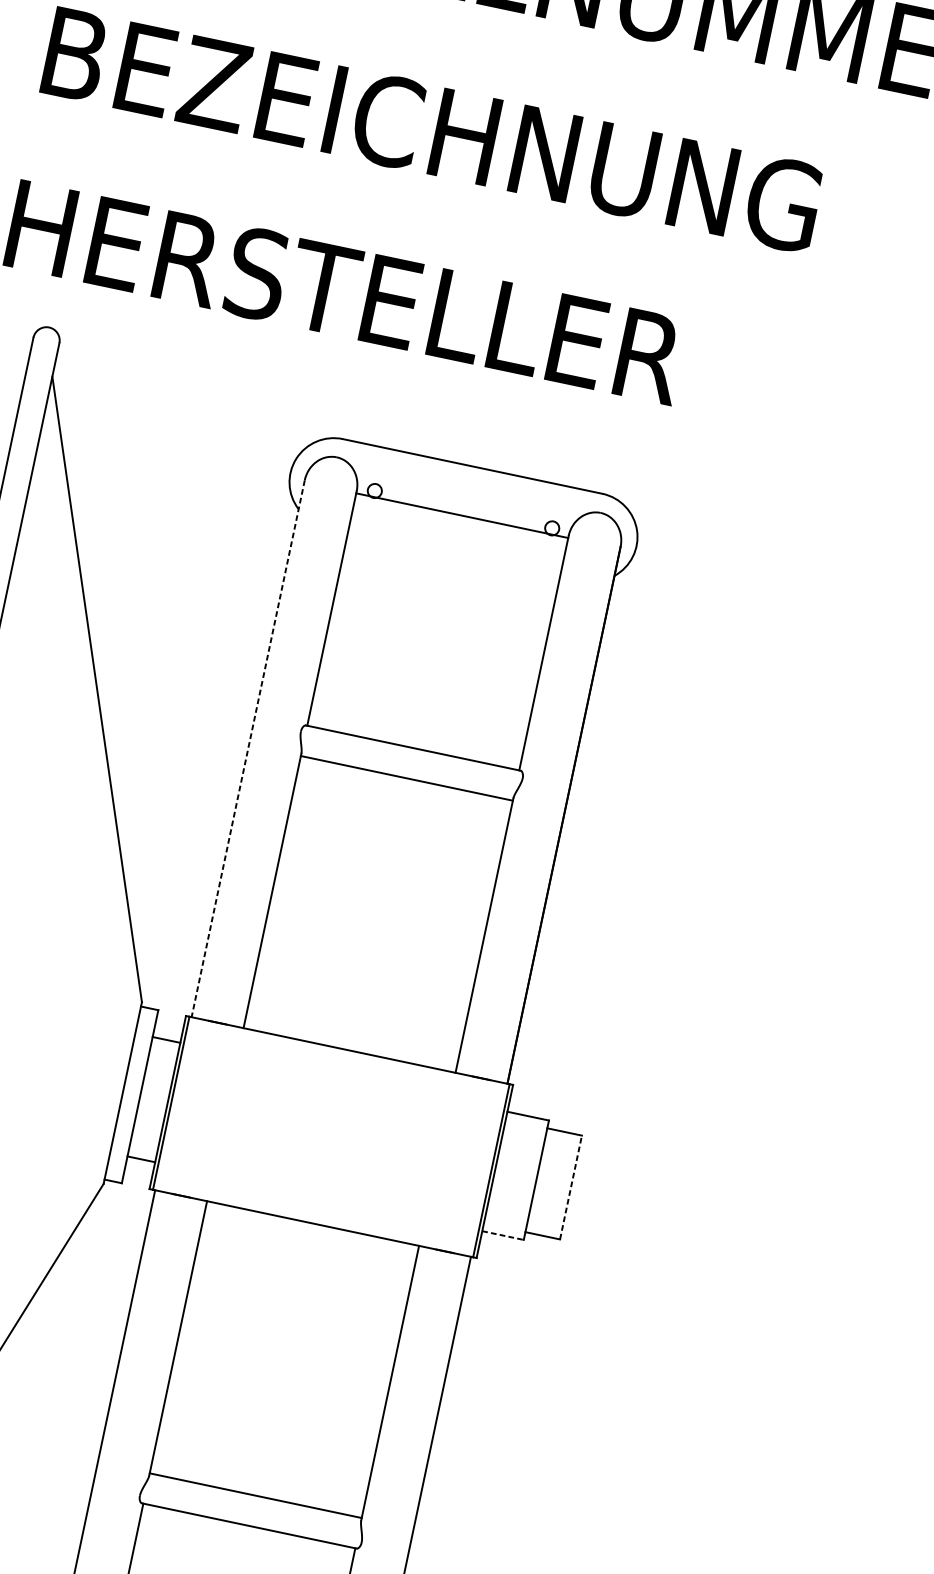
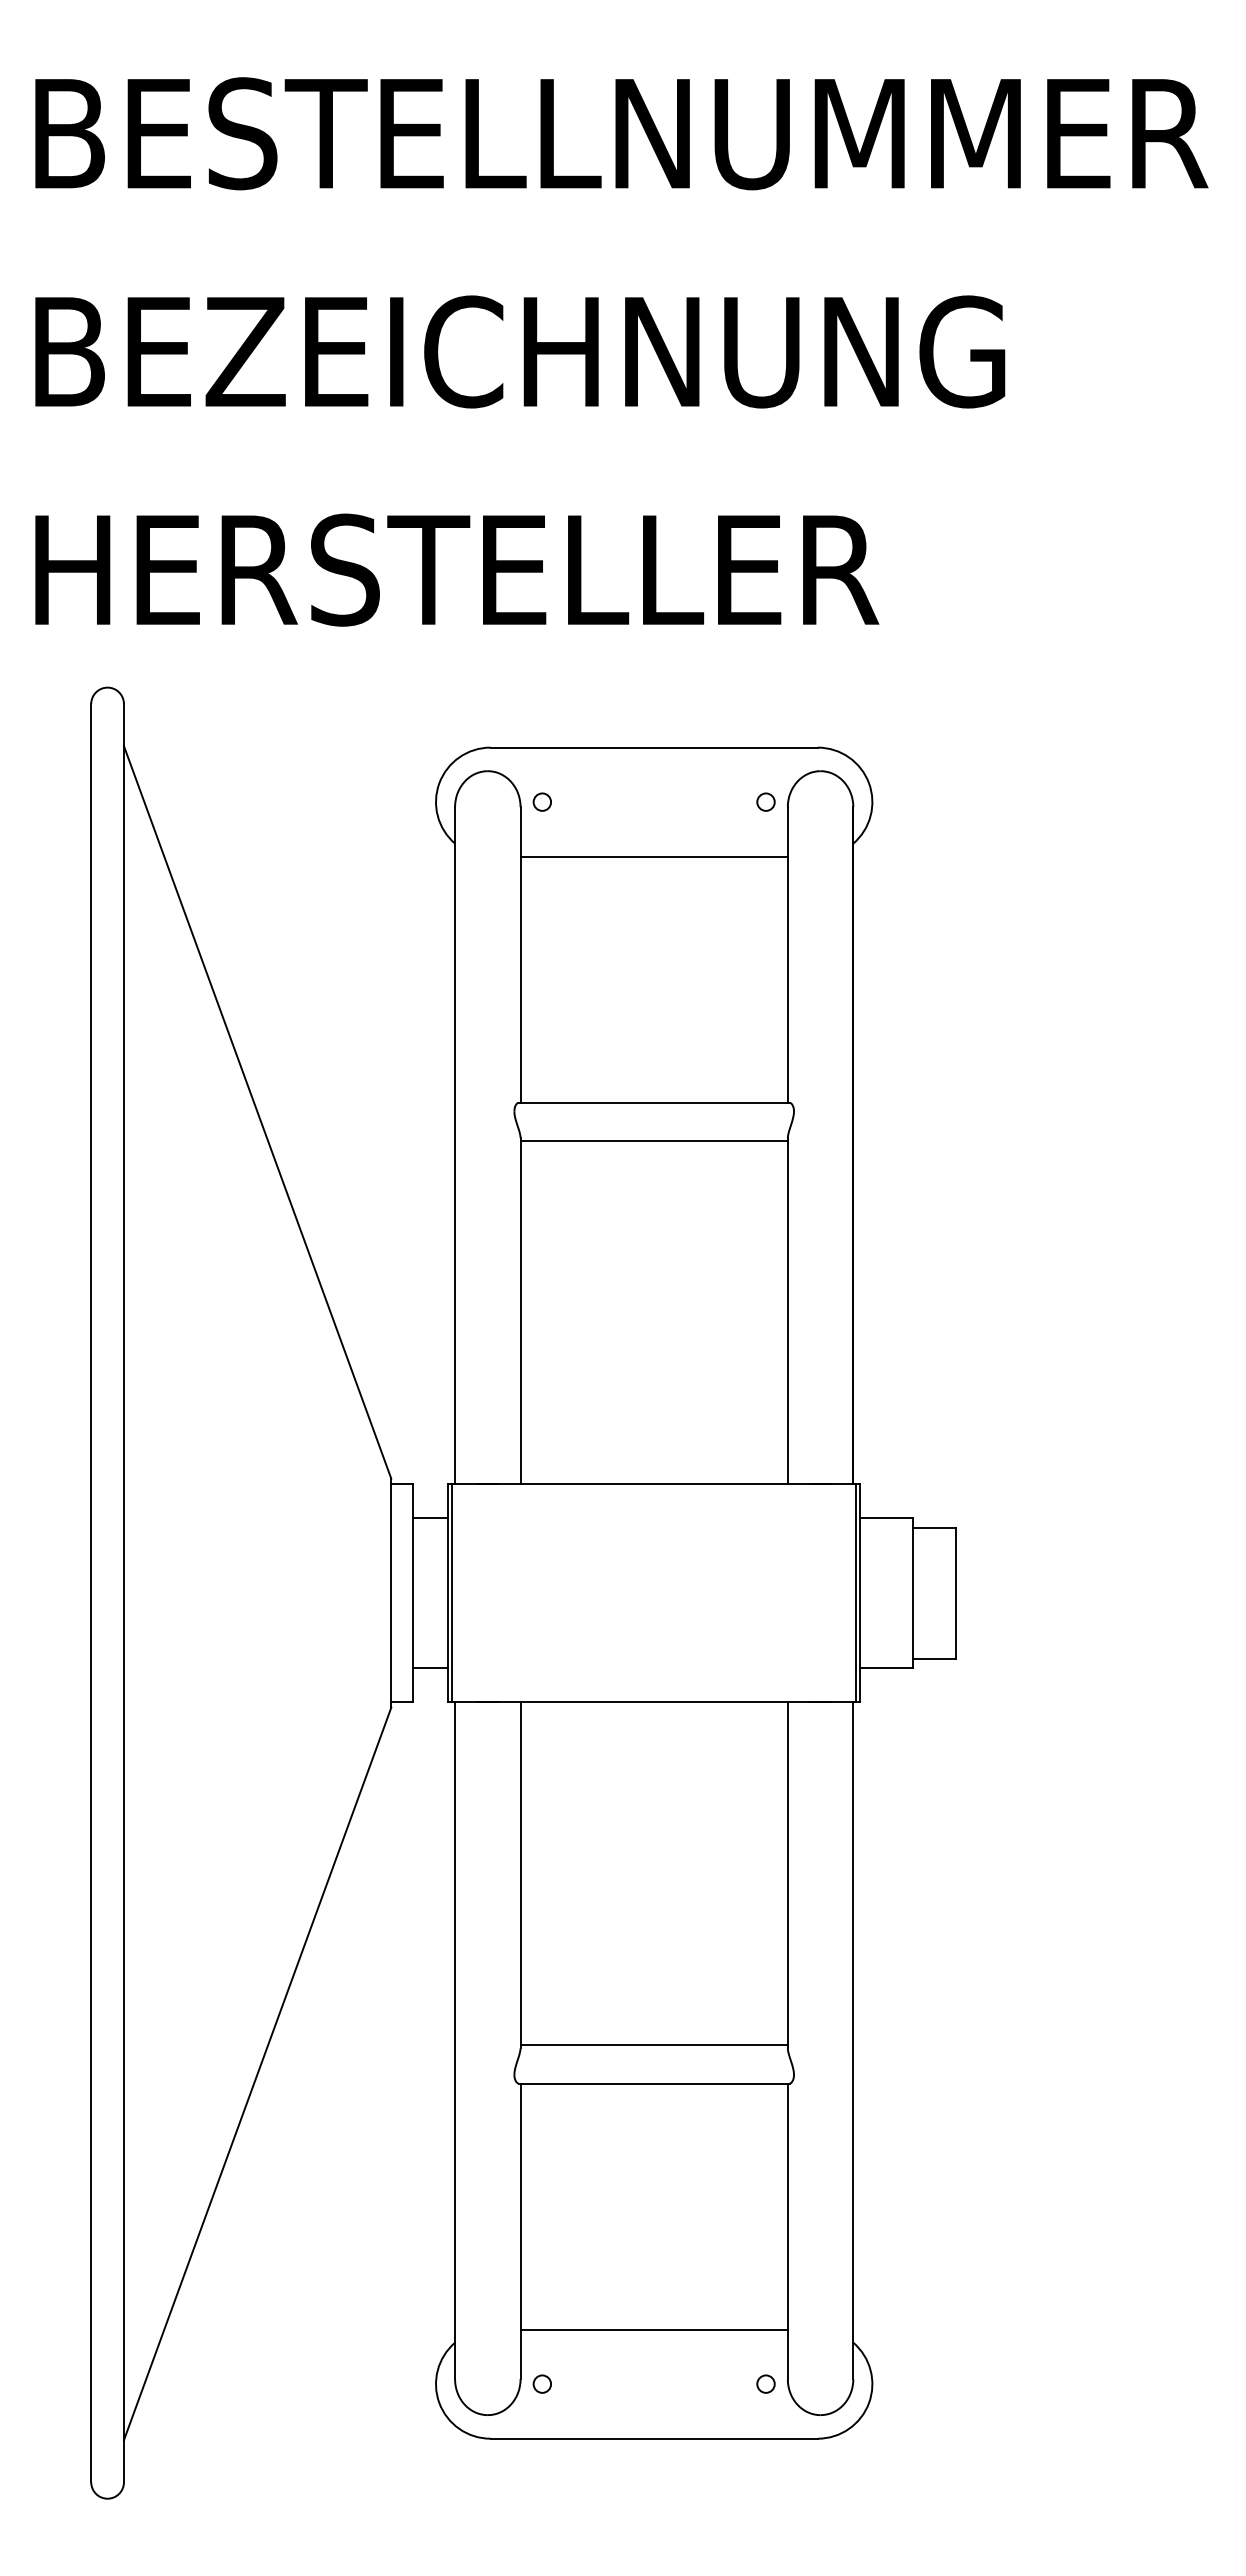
line: (461, 515) -> (653, 856), moved
line: (248, 749) -> (455, 1146), dashed -> solid
line: (571, 1187) -> (956, 1592), dashed -> solid
line: (503, 1235) -> (887, 1668), dashed -> solid

